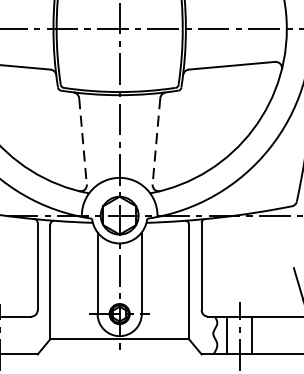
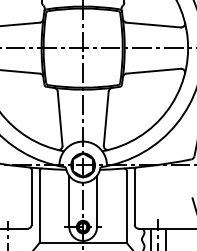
line: (83, 142) -> (60, 119), dashed -> solid
line: (156, 142) -> (106, 119), dashed -> solid

